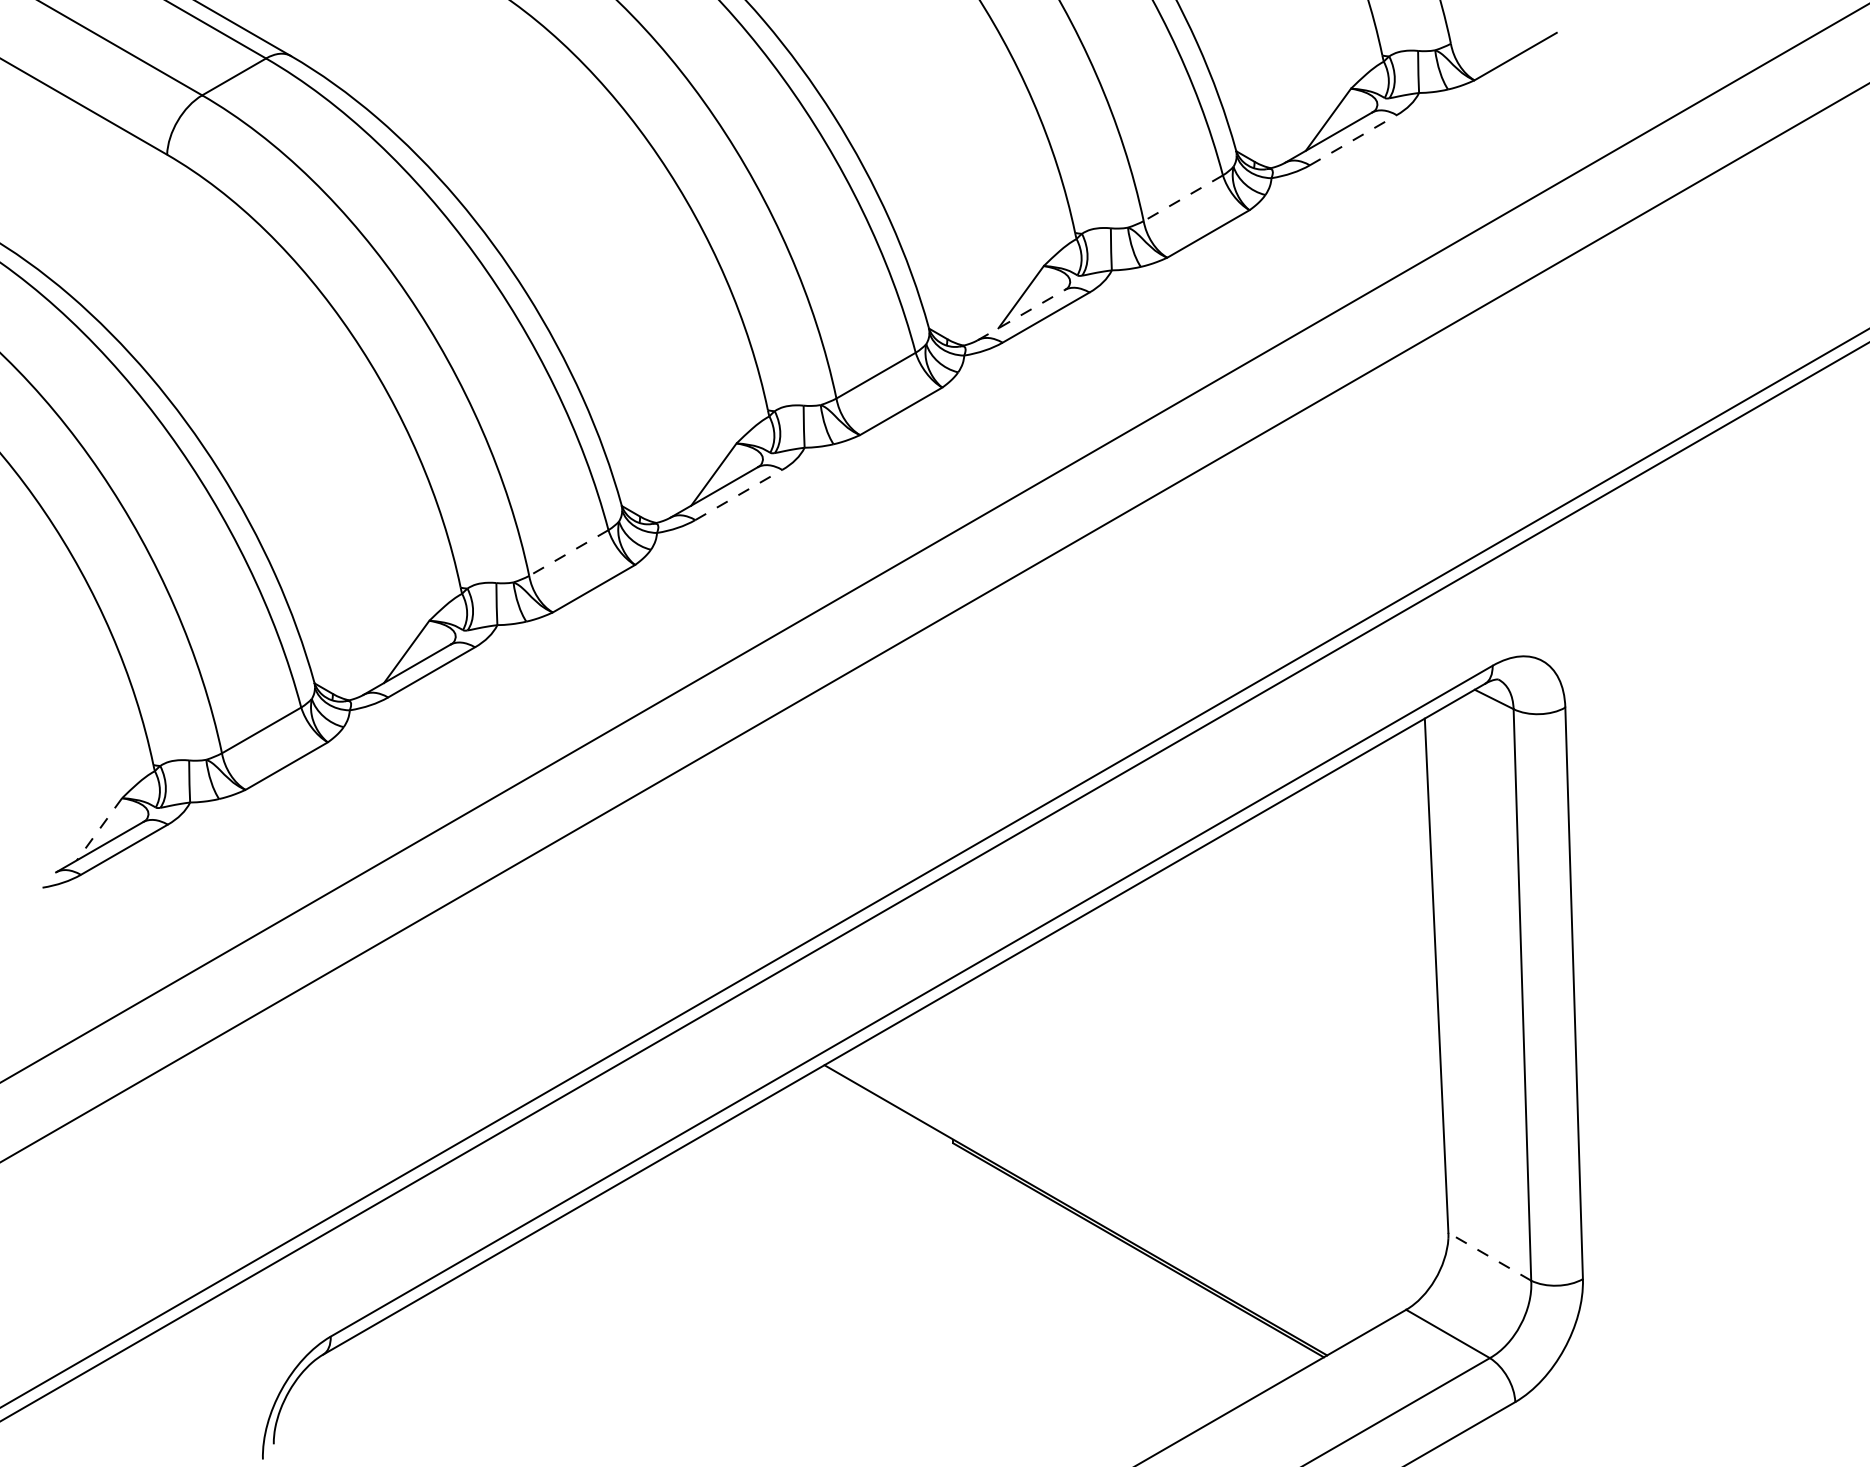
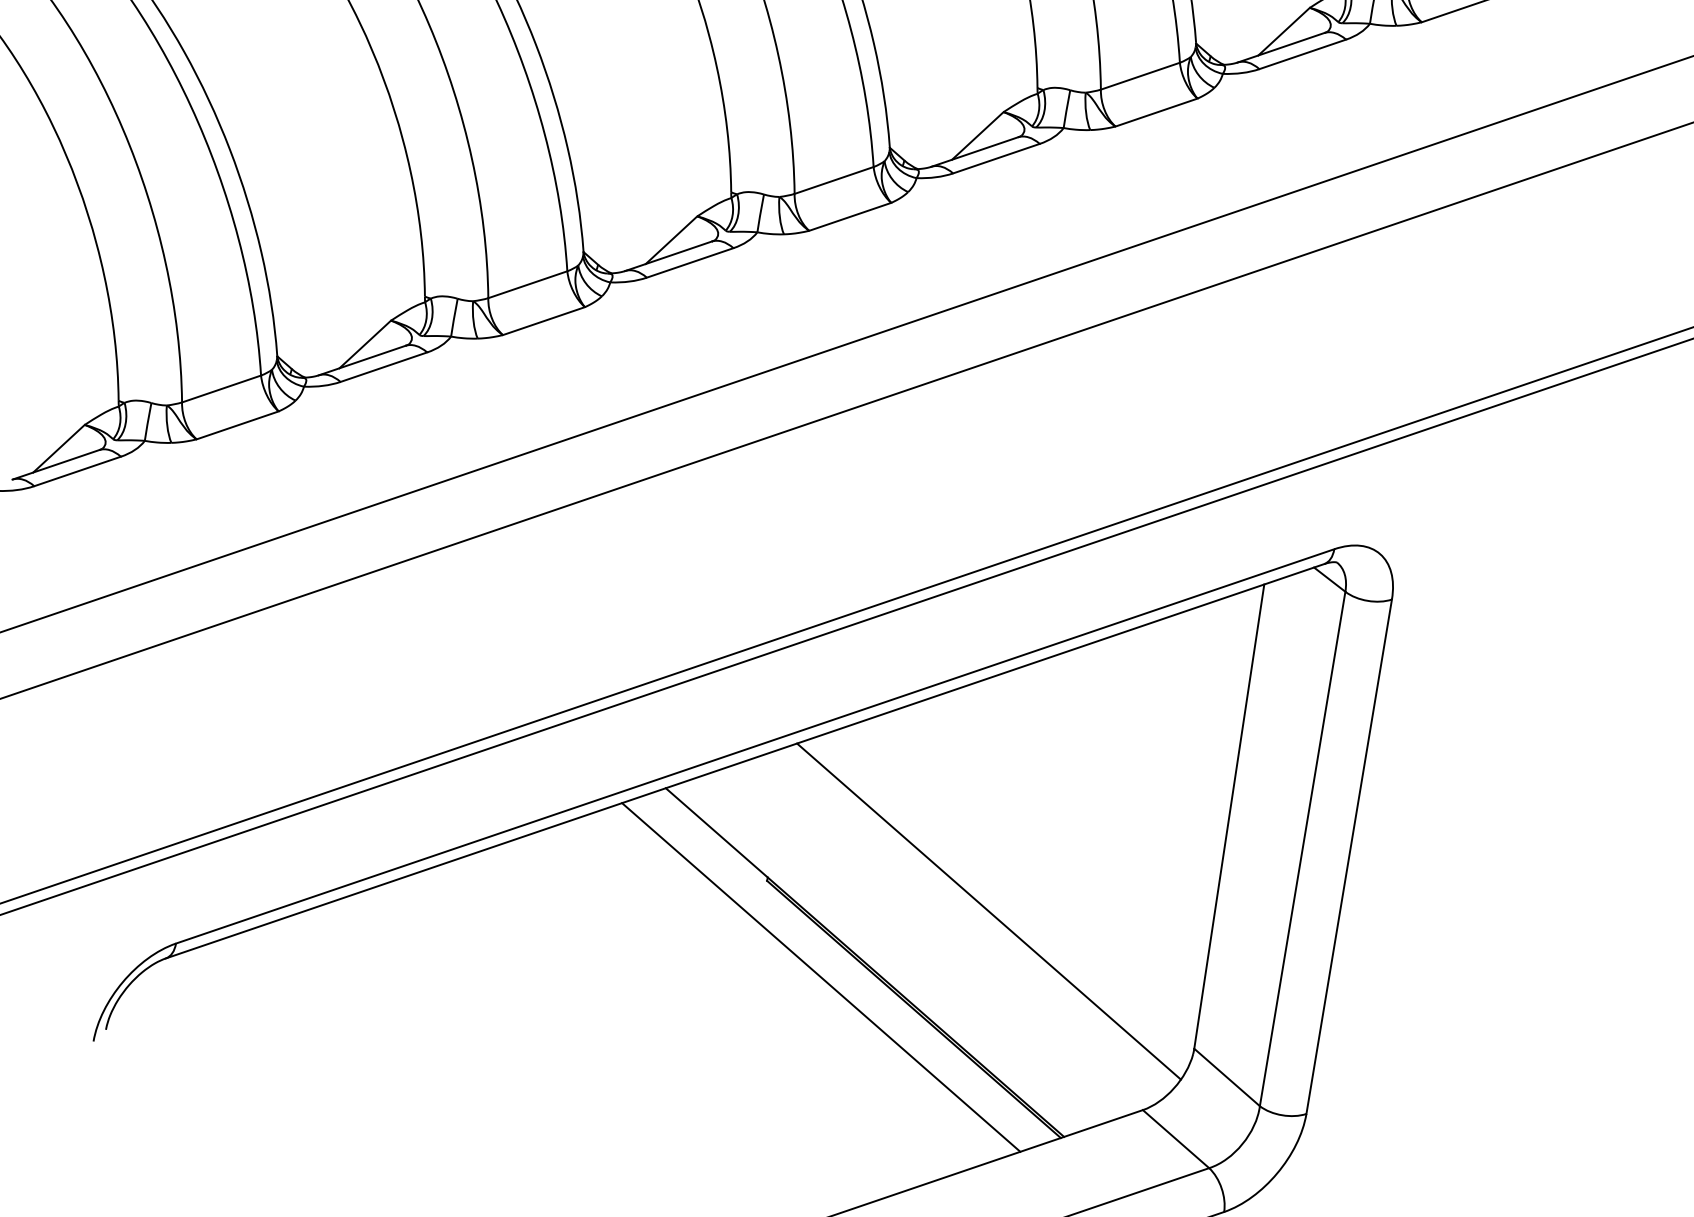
line: (1353, 139) -> (1303, 53), dashed -> solid
line: (1183, 198) -> (1140, 76), dashed -> solid
line: (1021, 314) -> (975, 151), dashed -> solid
line: (739, 494) -> (690, 262), dashed -> solid
line: (568, 553) -> (527, 285), dashed -> solid
line: (99, 829) -> (58, 448), dashed -> solid
line: (1198, 1128) -> (989, 911), added
line: (1031, 1235) -> (820, 977), added
line: (1489, 1256) -> (1226, 1077), dashed -> solid

